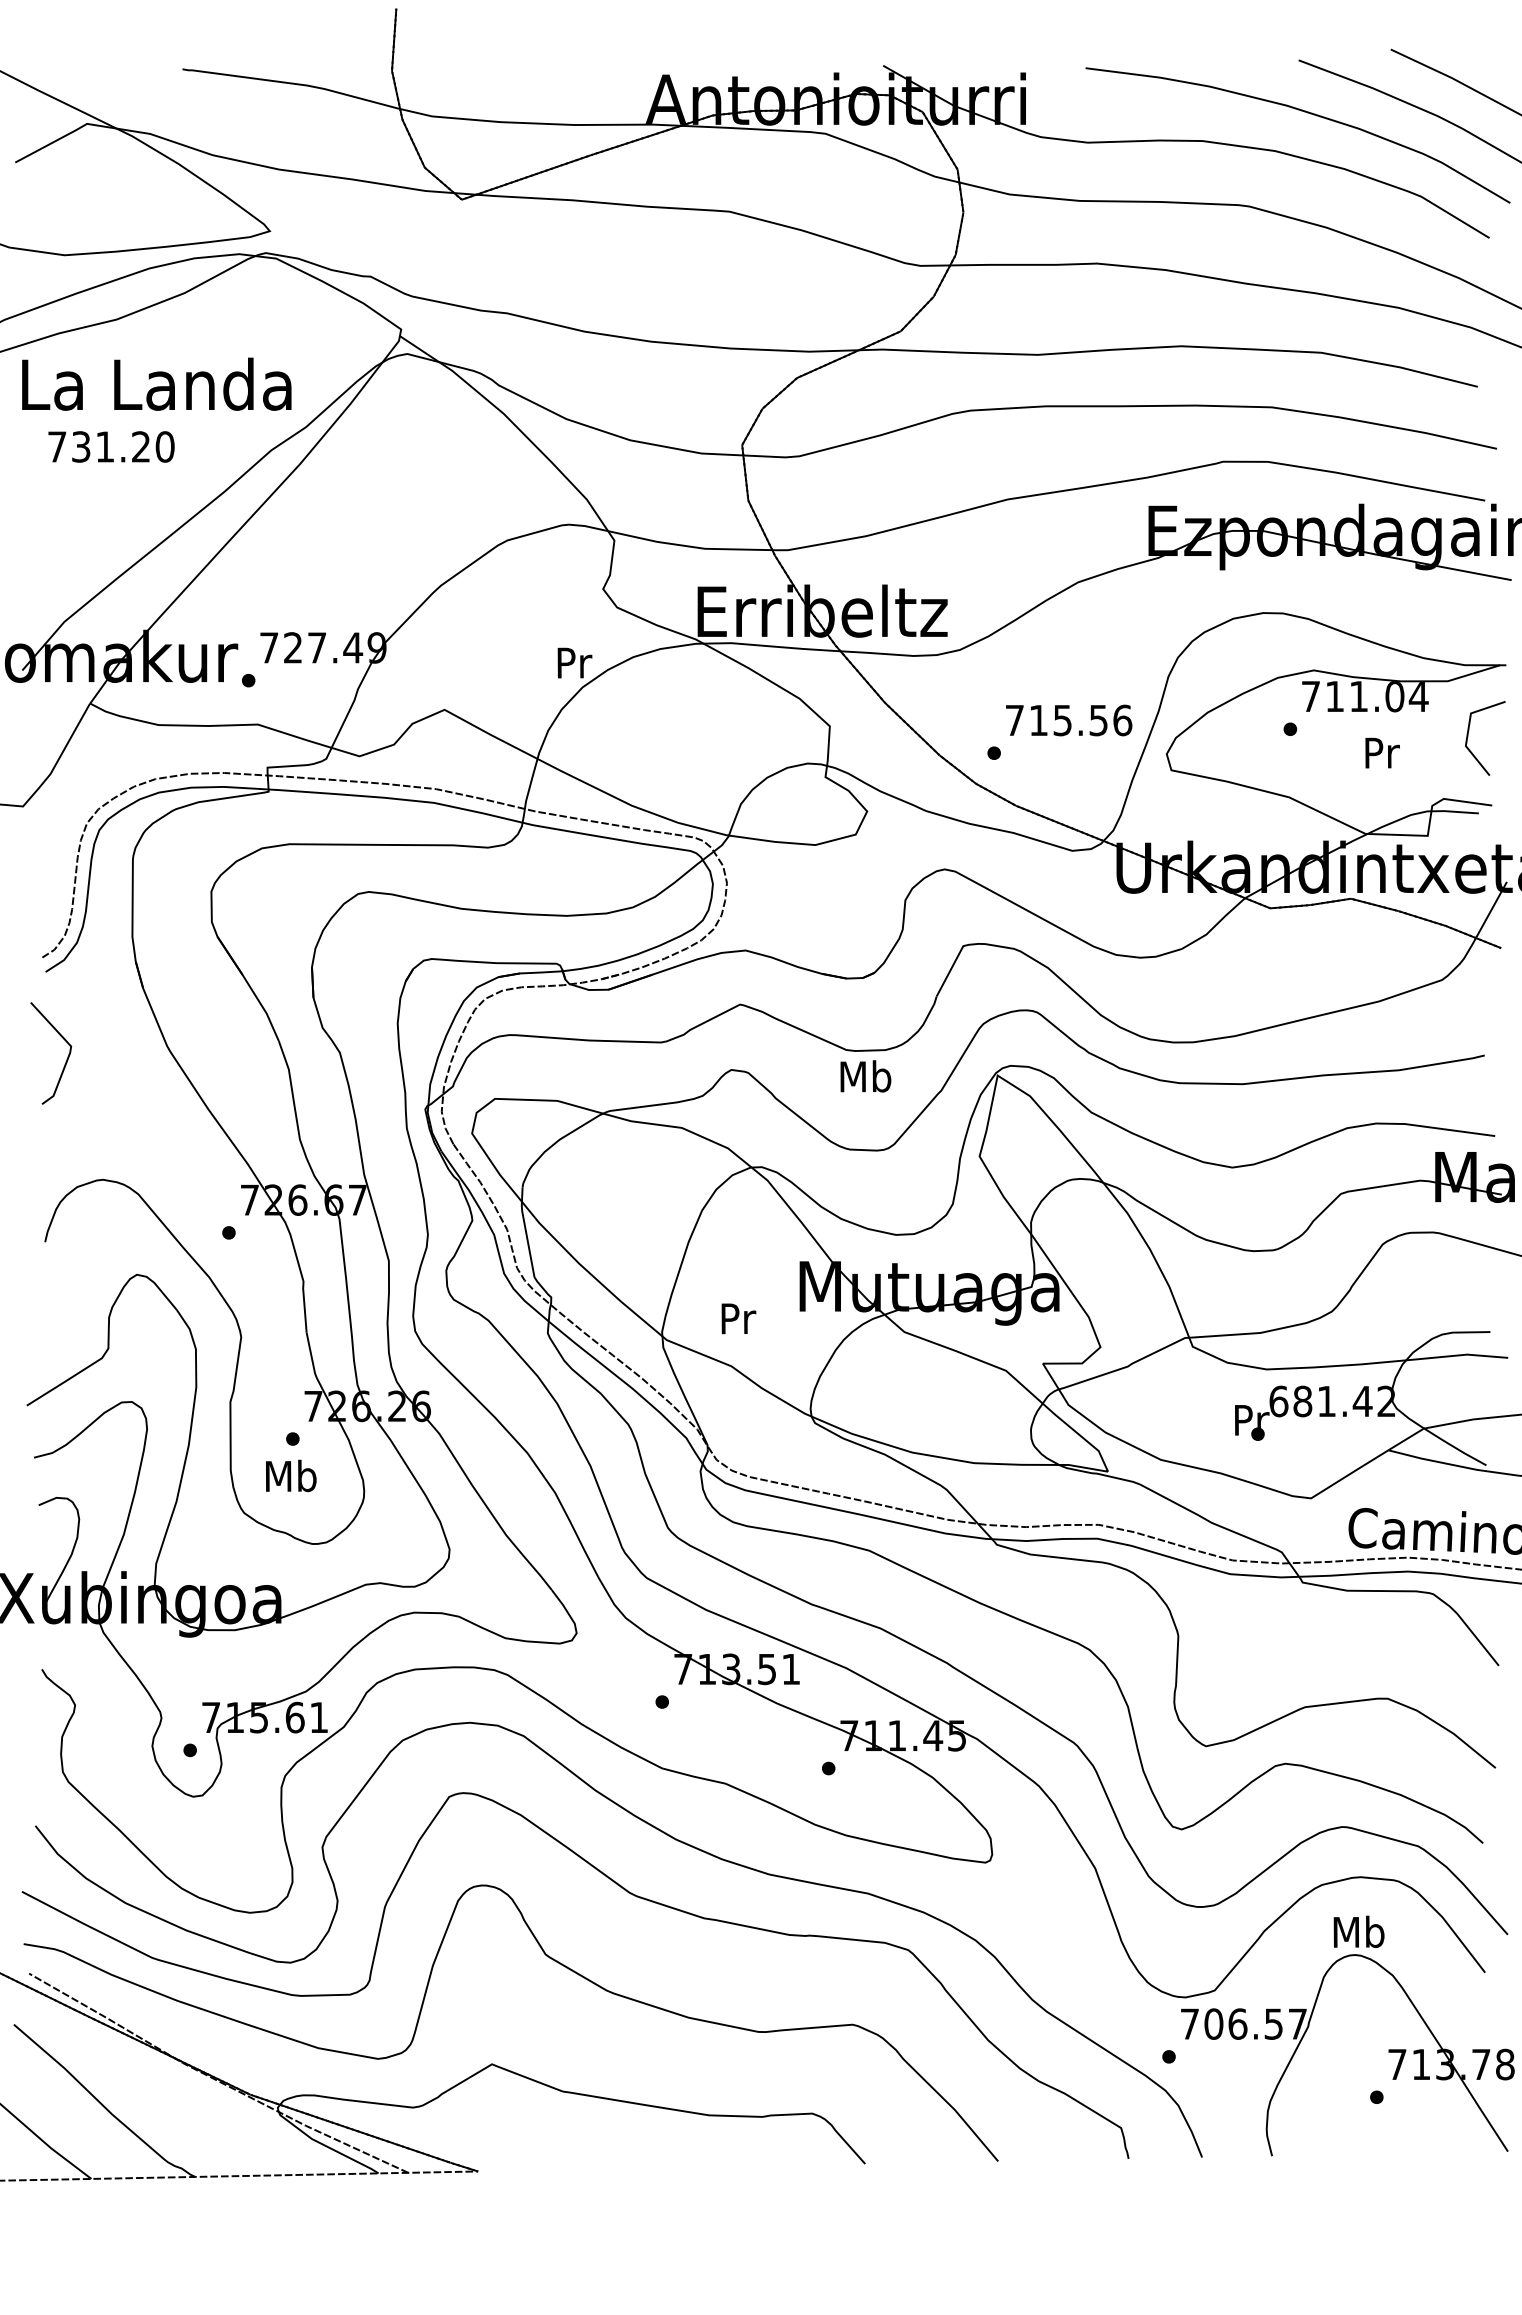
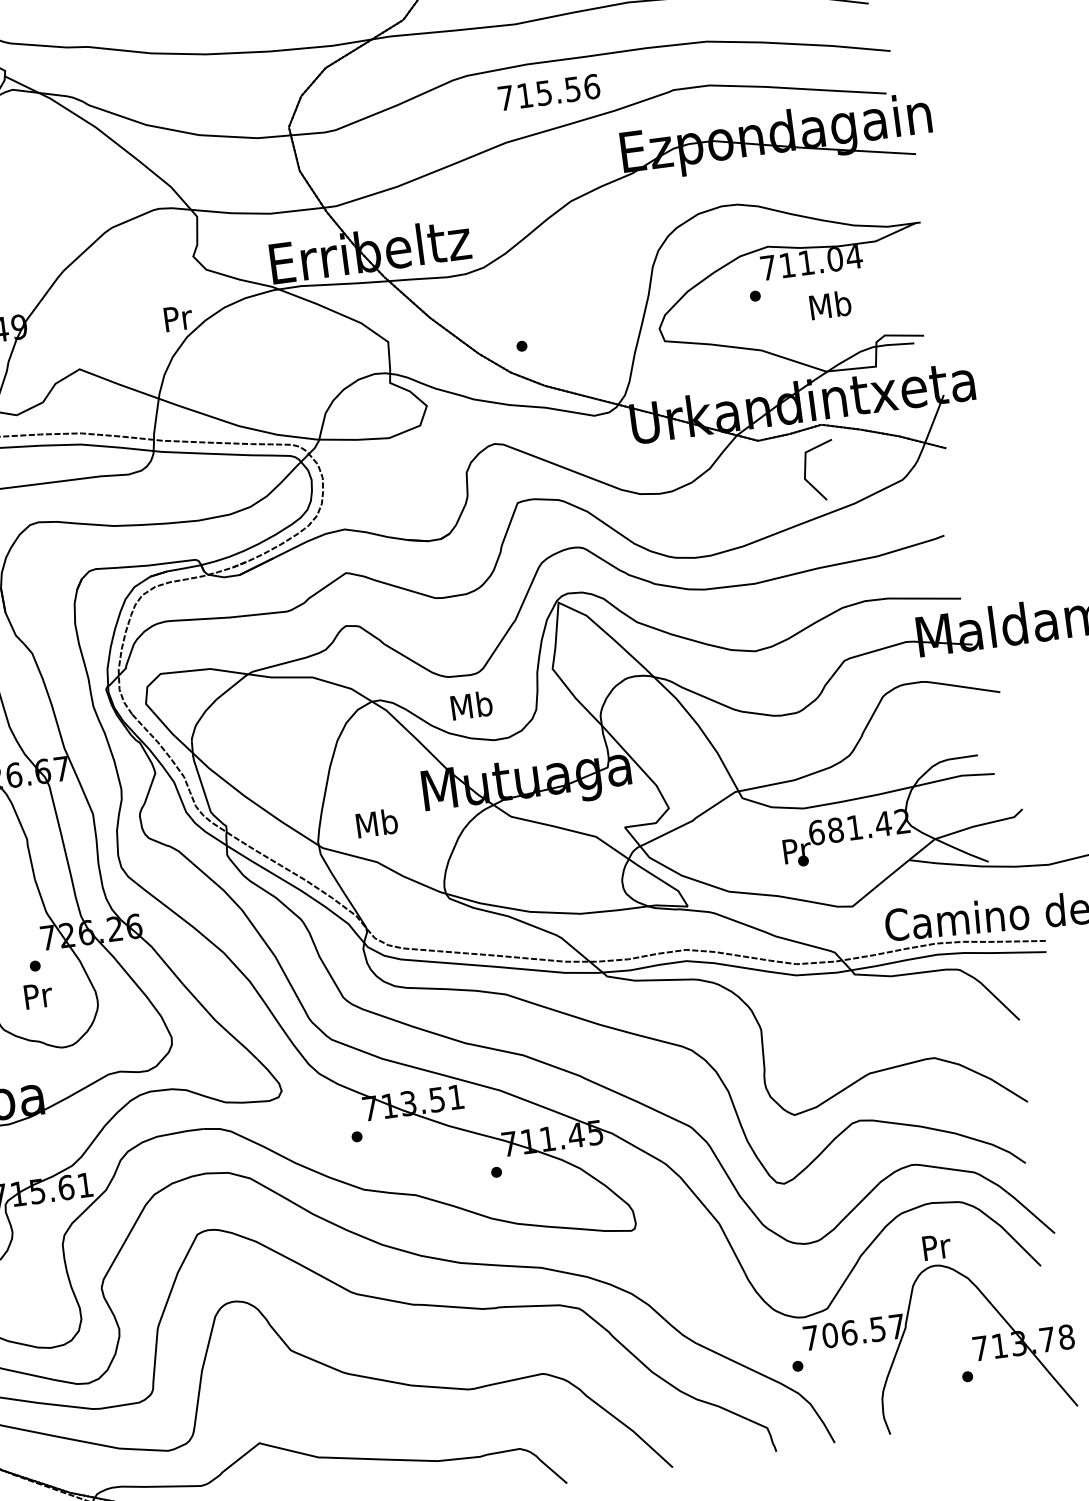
text: (1069, 720) -> (549, 92), moved
line: (1468, 737) -> (806, 471), moved
text: (1381, 752) -> (830, 305), Pr -> Mb
text: (865, 1076) -> (471, 705), moved
text: (737, 1318) -> (376, 823), Pr -> Mb
text: (291, 1475) -> (37, 995), Mb -> Pr
text: (1358, 1931) -> (935, 1246), Mb -> Pr

